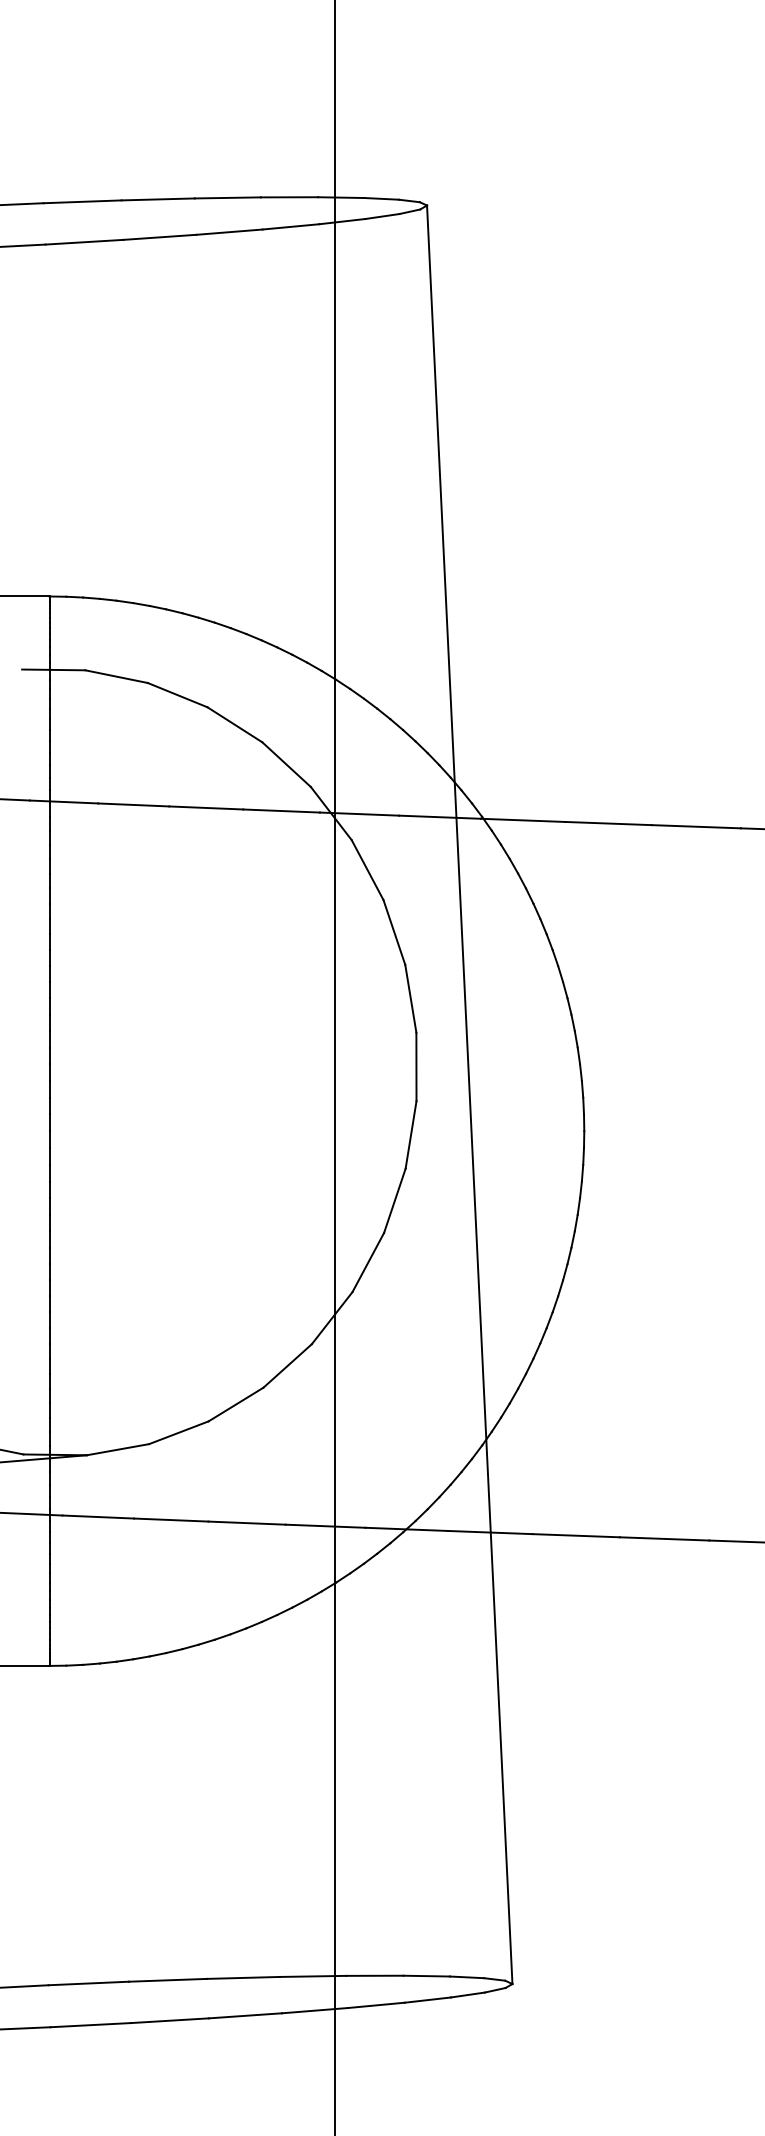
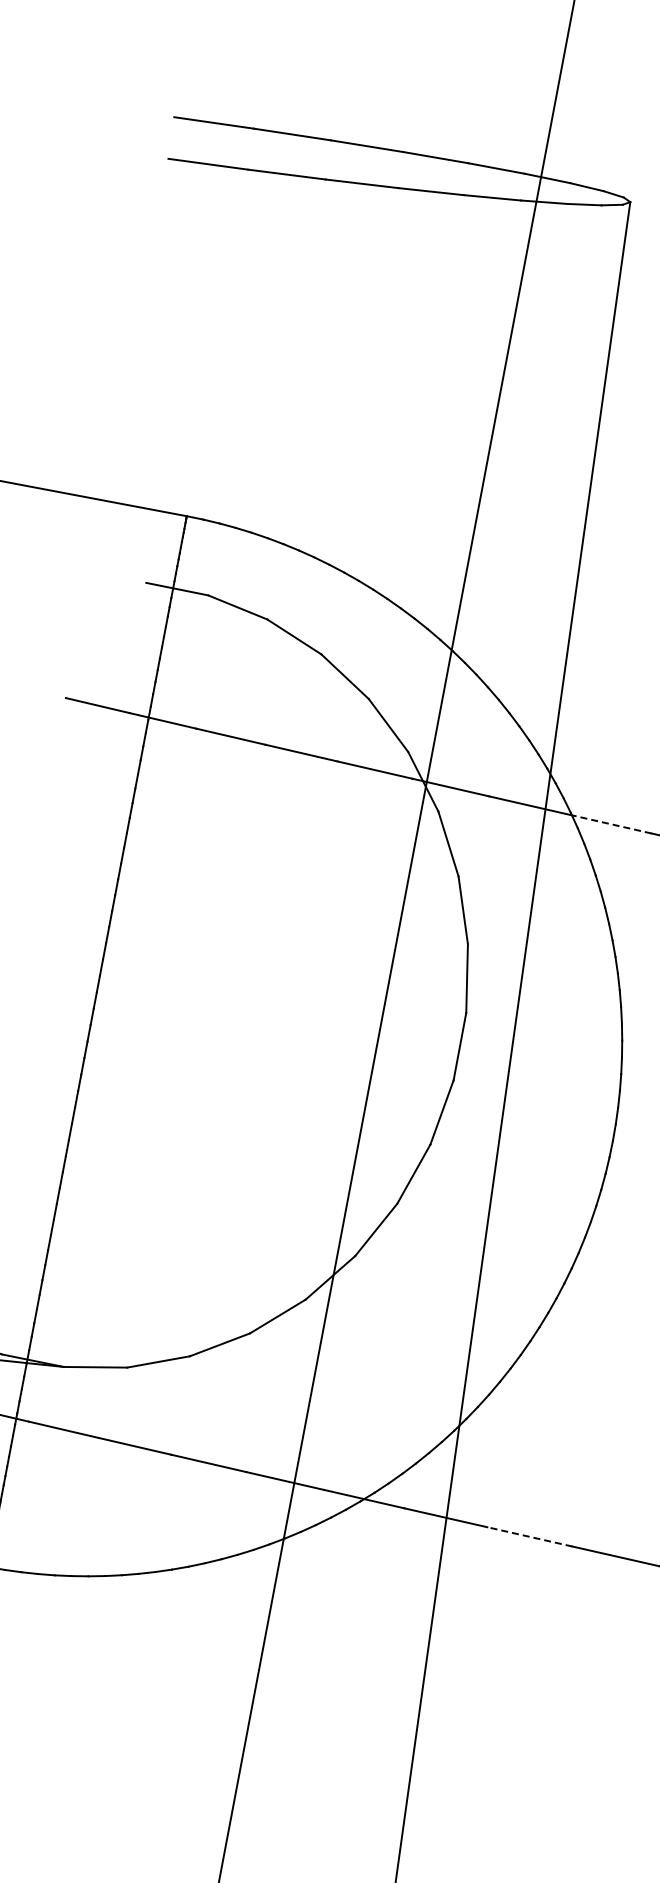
line: (522, 820) -> (609, 824), solid -> dashed
line: (576, 1535) -> (530, 1536), solid -> dashed

